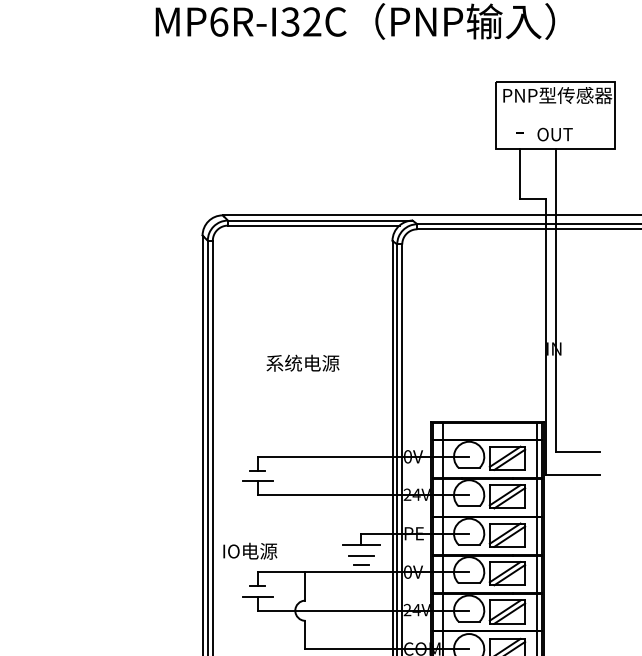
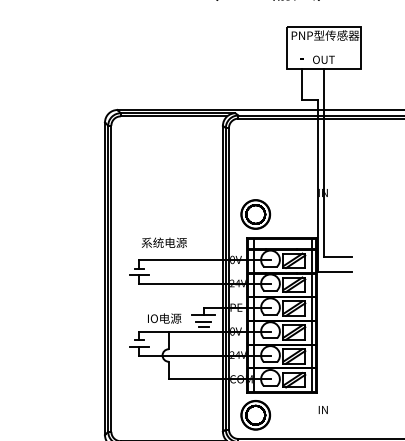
text: (303, 362) -> (164, 242), moved
part: (444, 383) -> (255, 214), added
text: (250, 551) -> (164, 318), moved

